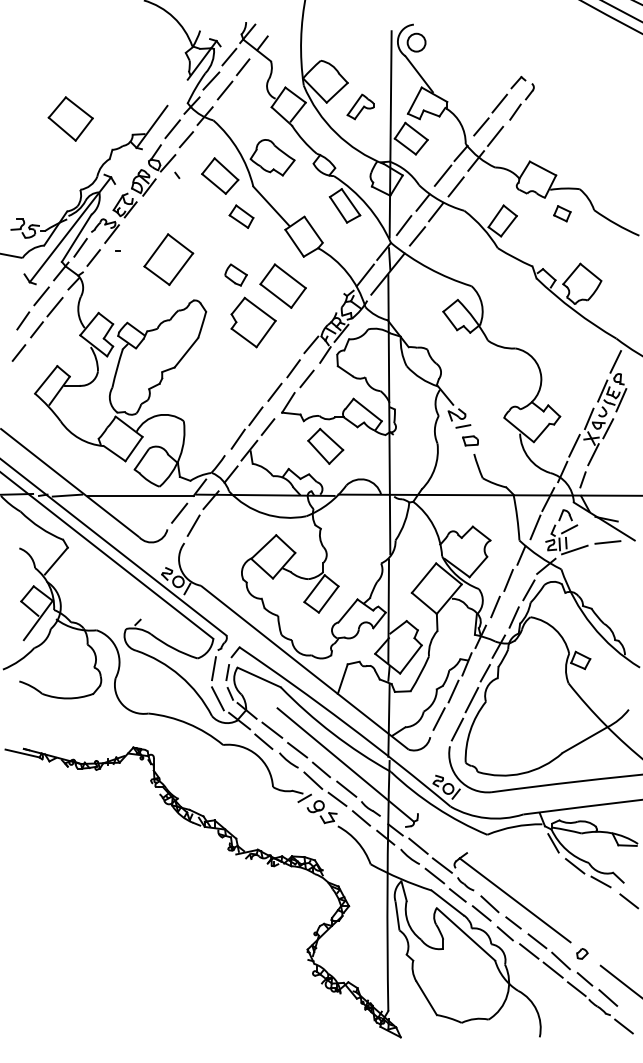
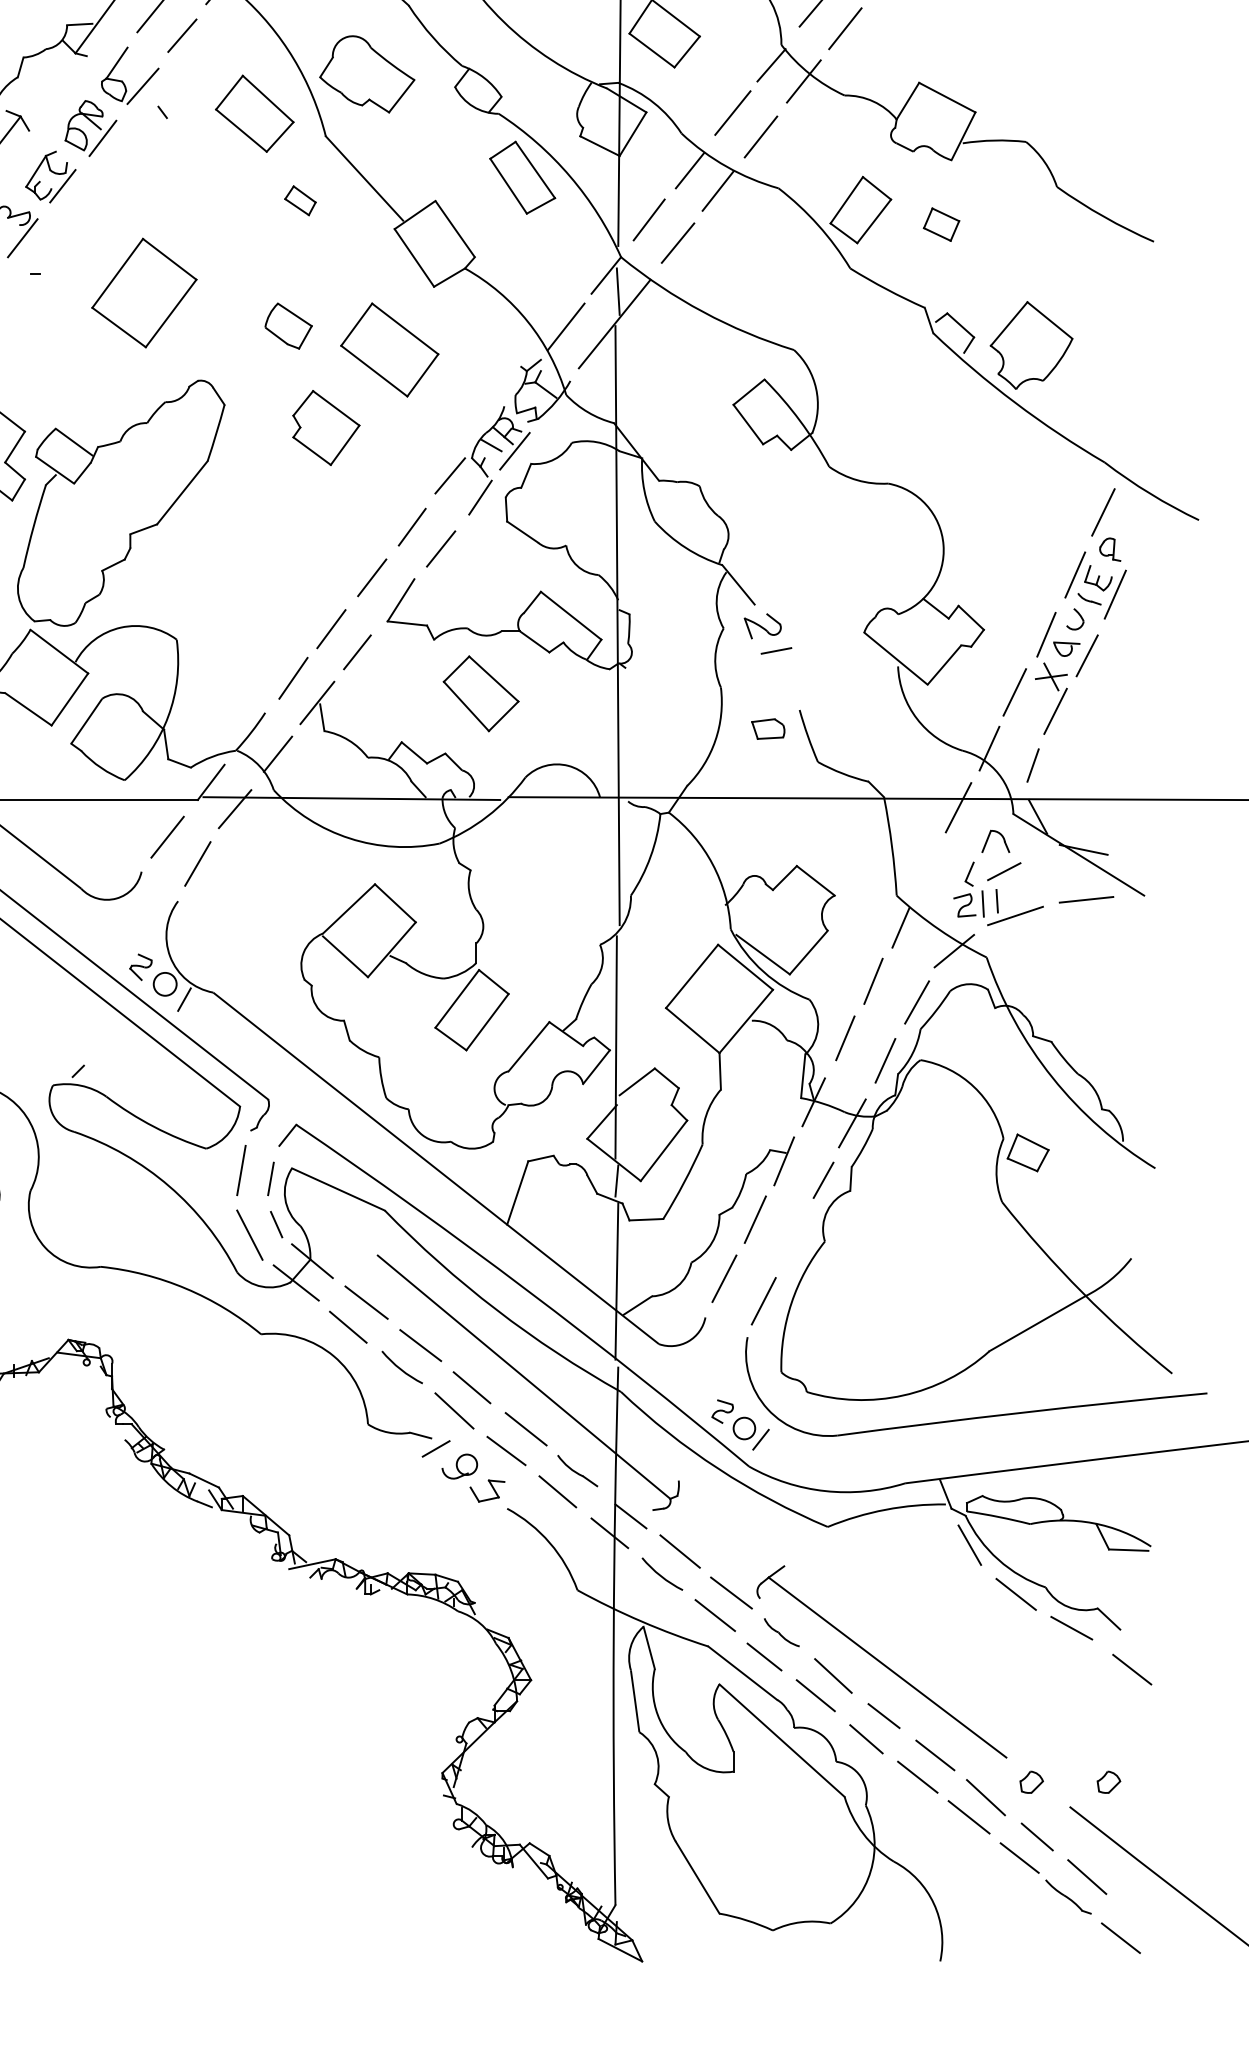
part: (562, 213) -> (941, 224), moved
part: (241, 216) -> (300, 200), size x0.6
part: (253, 322) -> (326, 427), size x0.7
part: (470, 440) -> (768, 728), moved
line: (535, 527) -> (931, 867), removed
line: (471, 699) -> (793, 1236), removed
part: (618, 953) -> (1109, 1781), added

